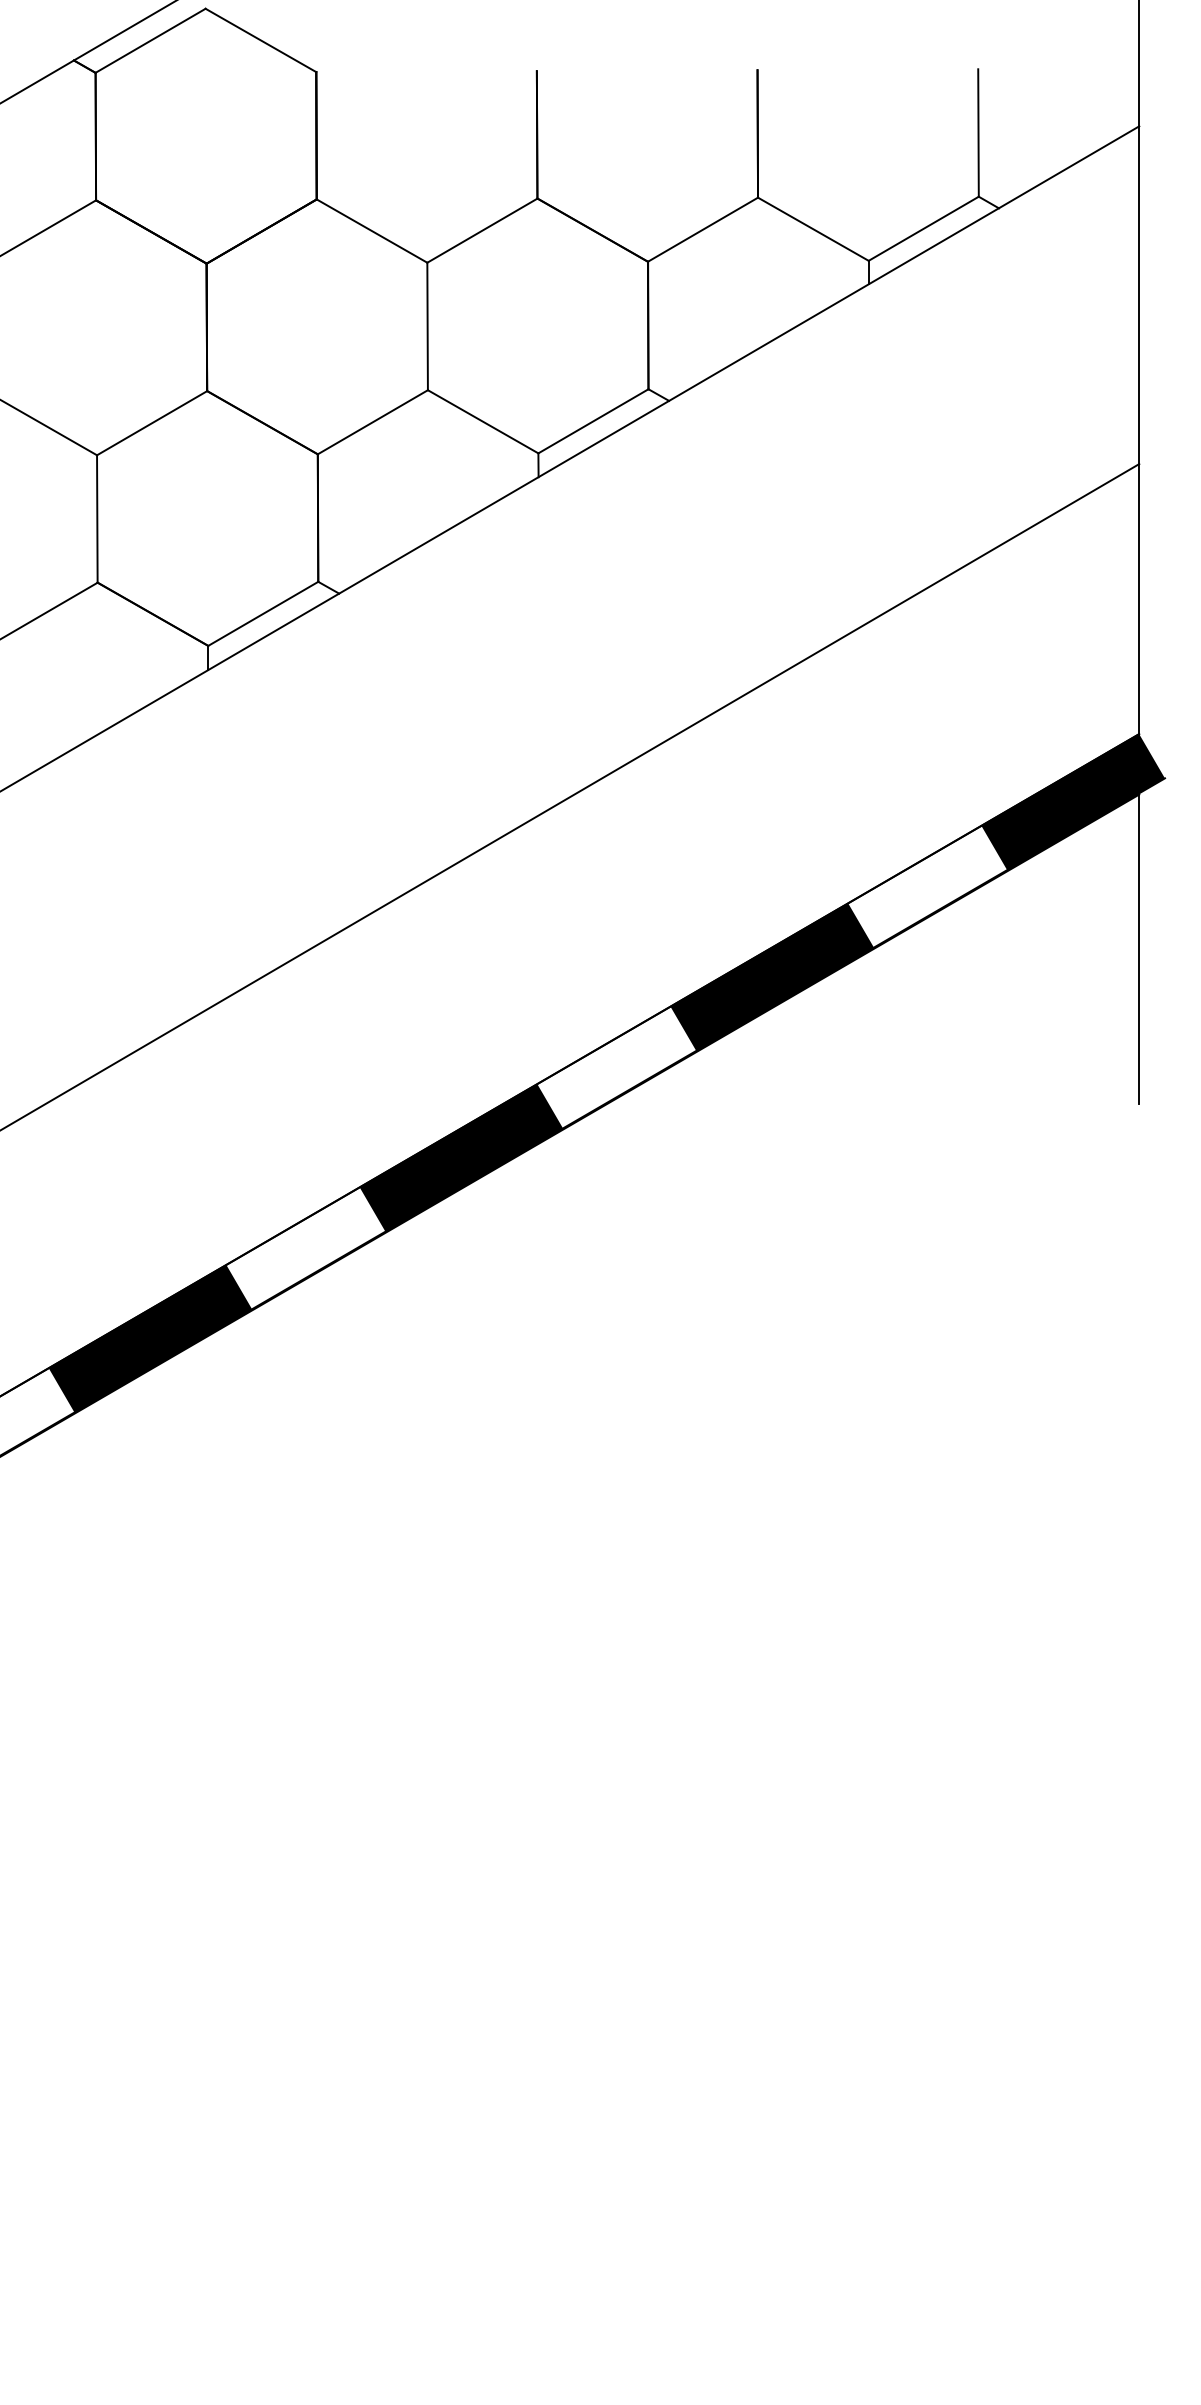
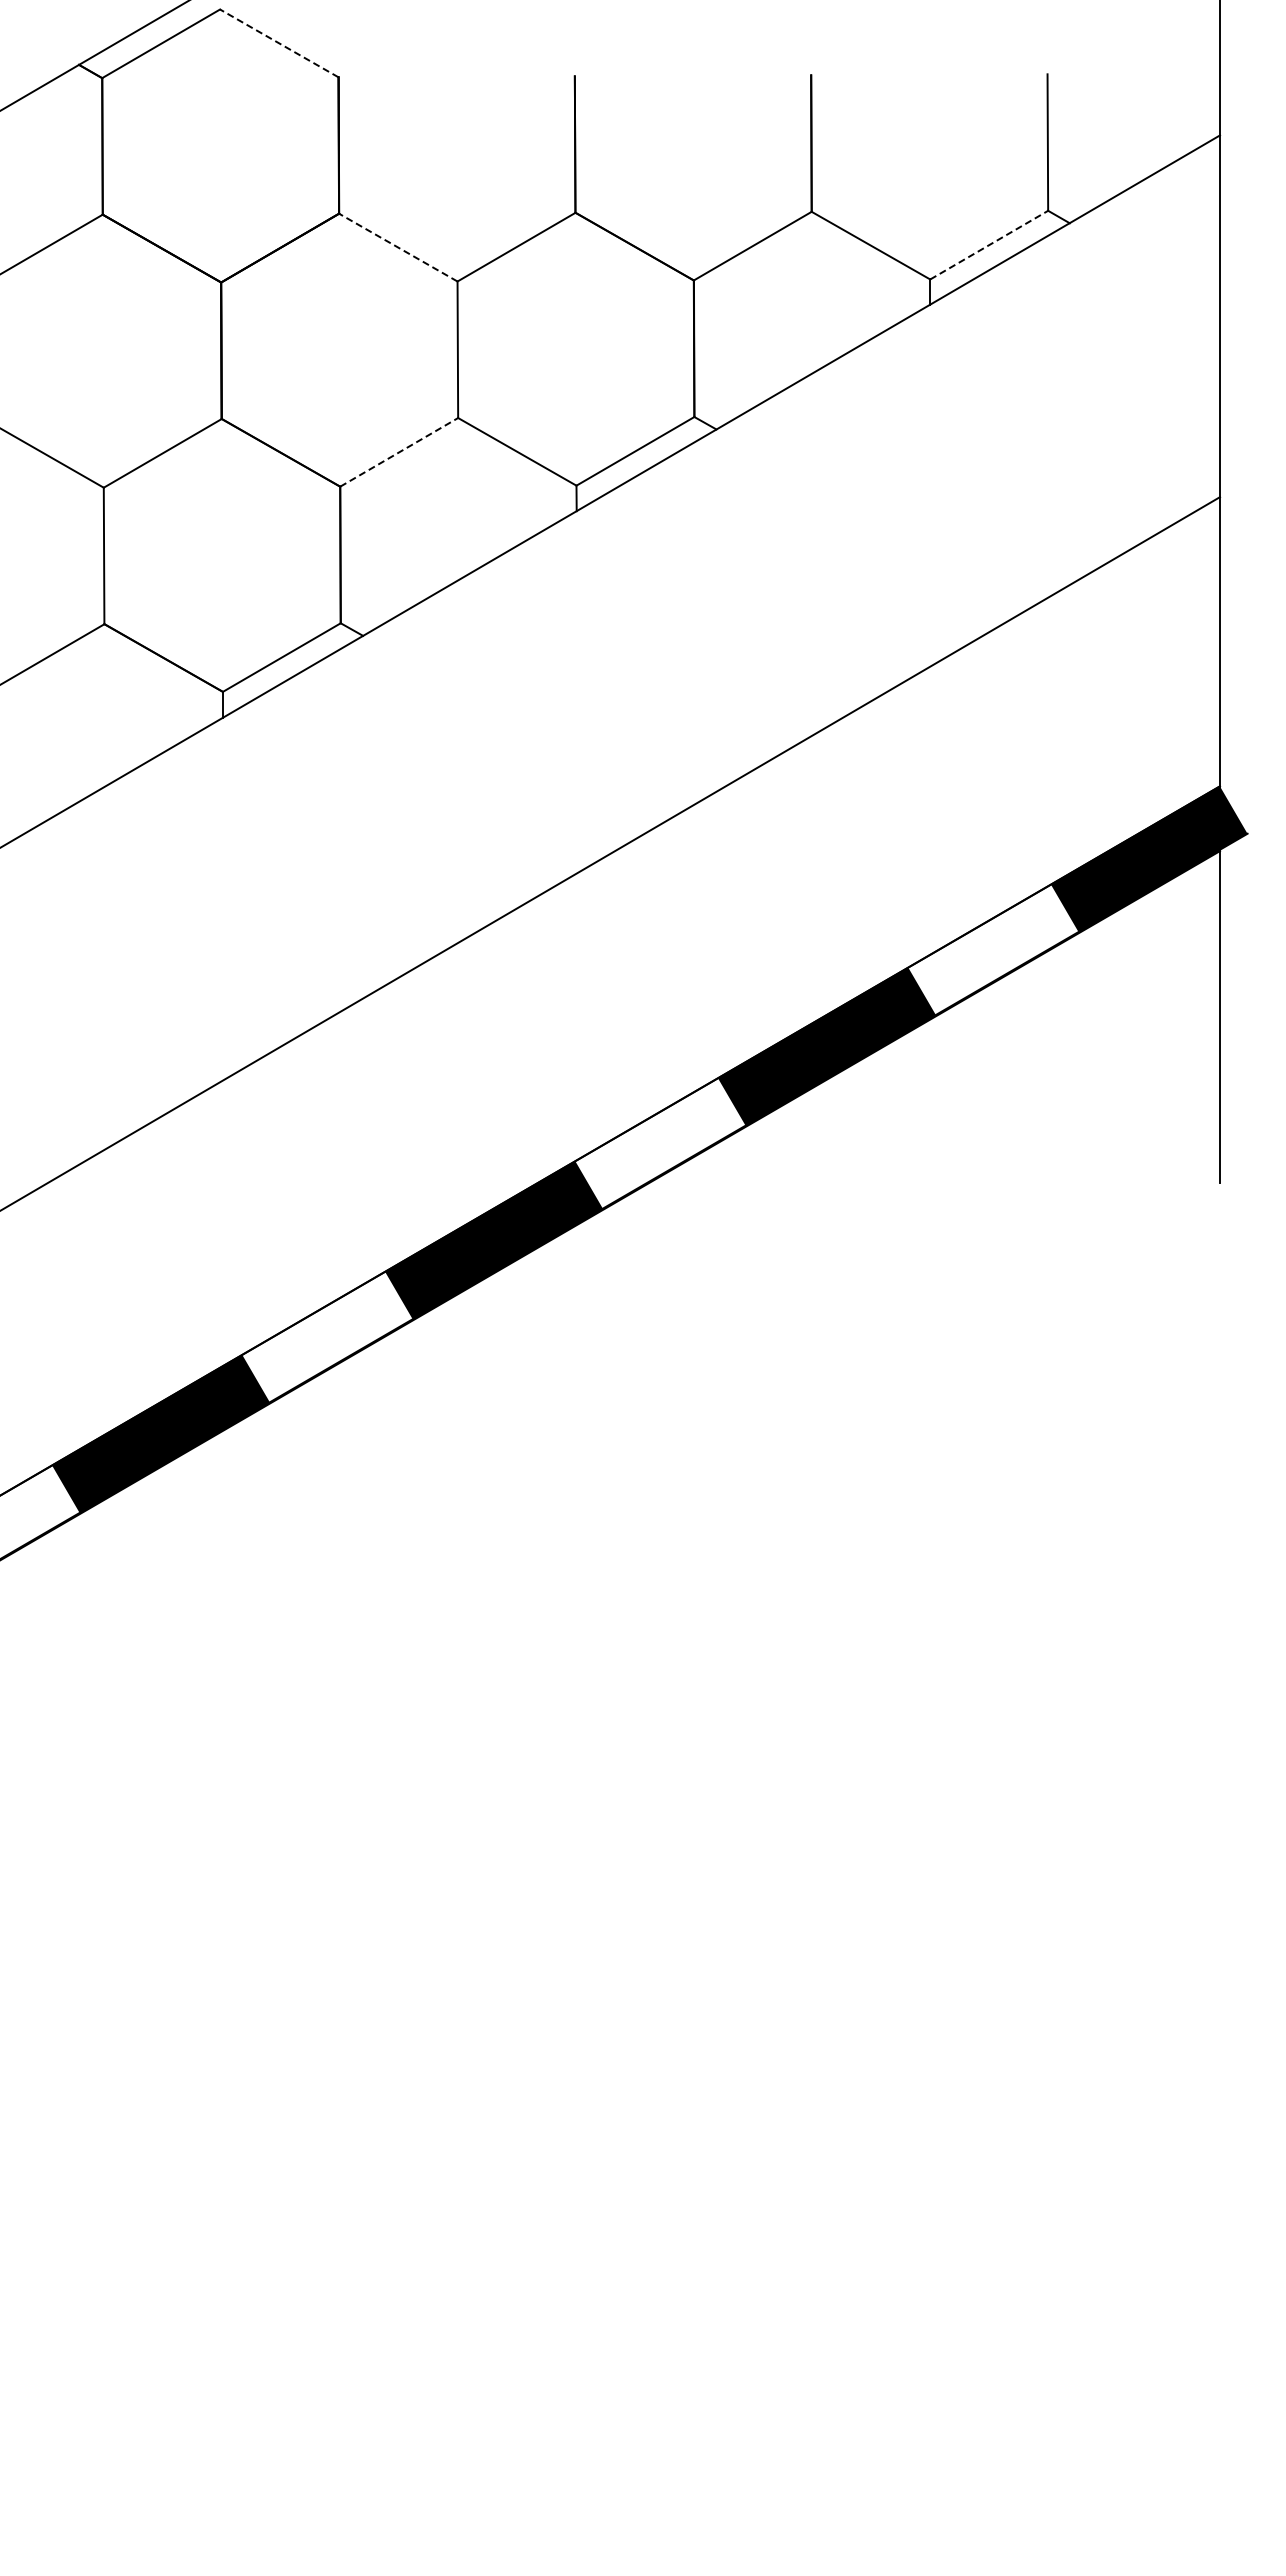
line: (260, 40) -> (278, 43), solid -> dashed
line: (924, 228) -> (989, 244), solid -> dashed
line: (371, 230) -> (397, 247), solid -> dashed
line: (373, 422) -> (399, 452), solid -> dashed

